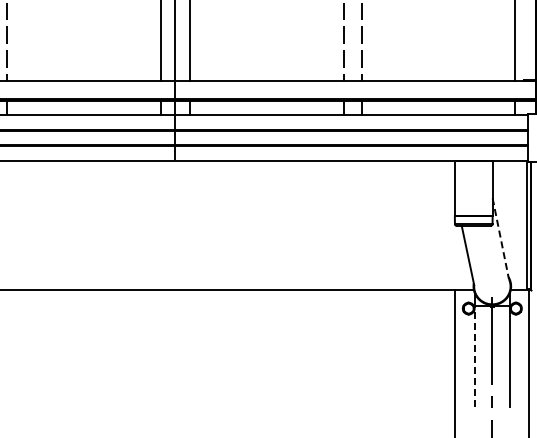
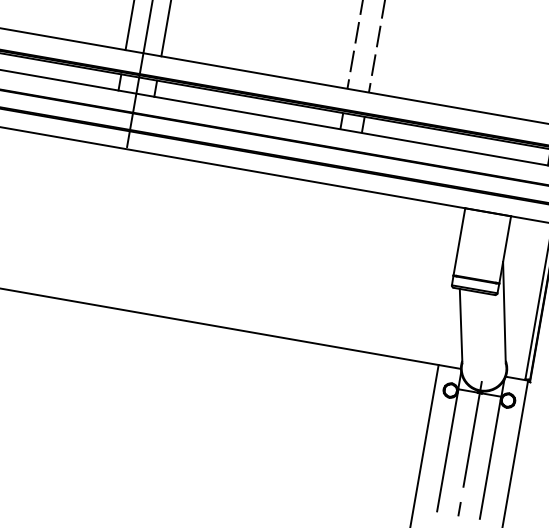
line: (500, 239) -> (503, 313), dashed -> solid
line: (474, 356) -> (447, 449), dashed -> solid

